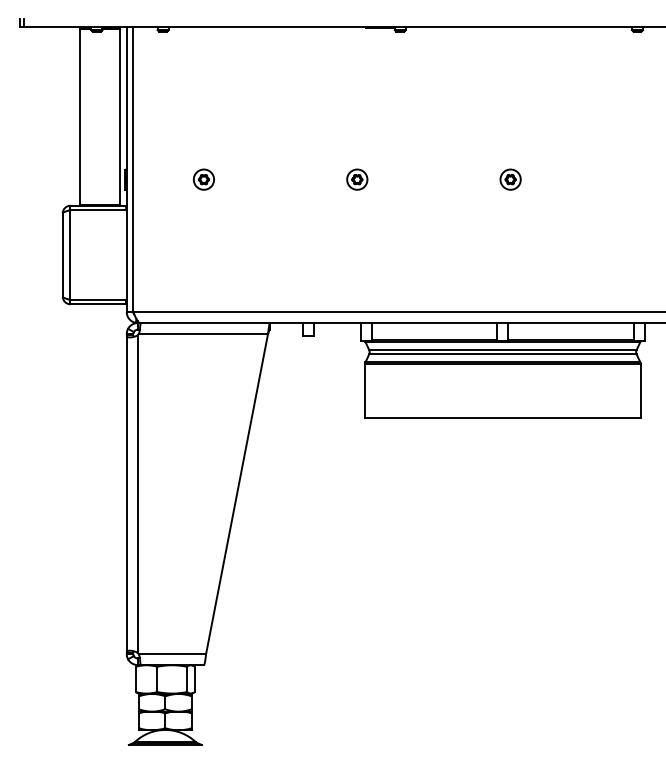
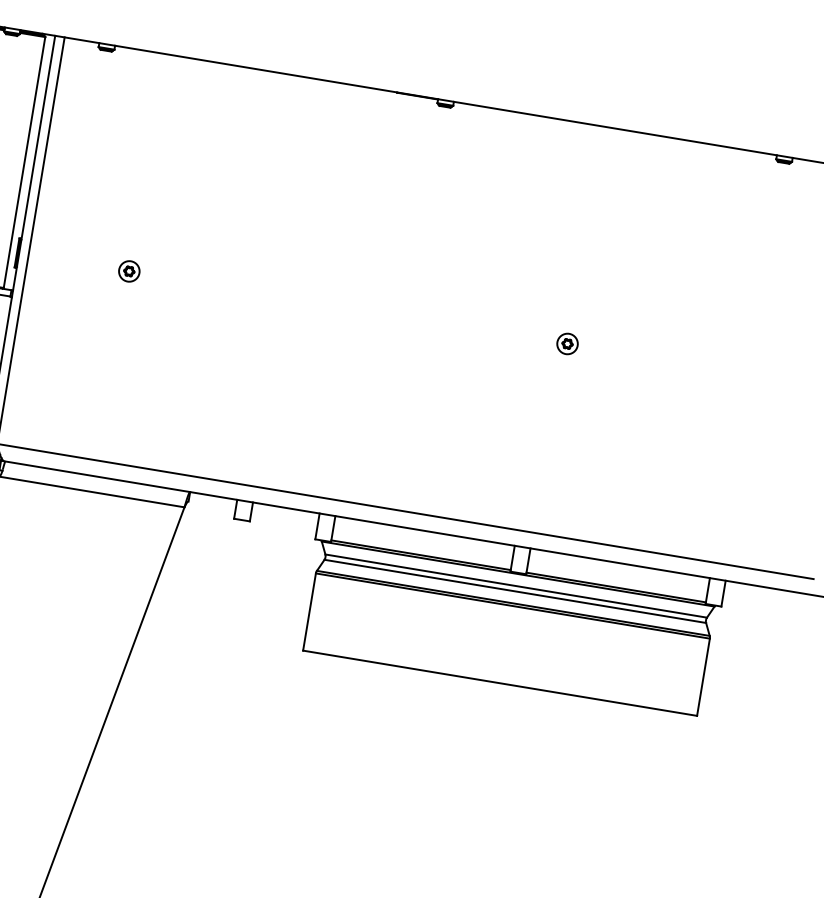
part: (203, 179) -> (128, 271), size x0.7
part: (357, 179) -> (348, 307), removed
part: (510, 179) -> (567, 343), size x0.7

